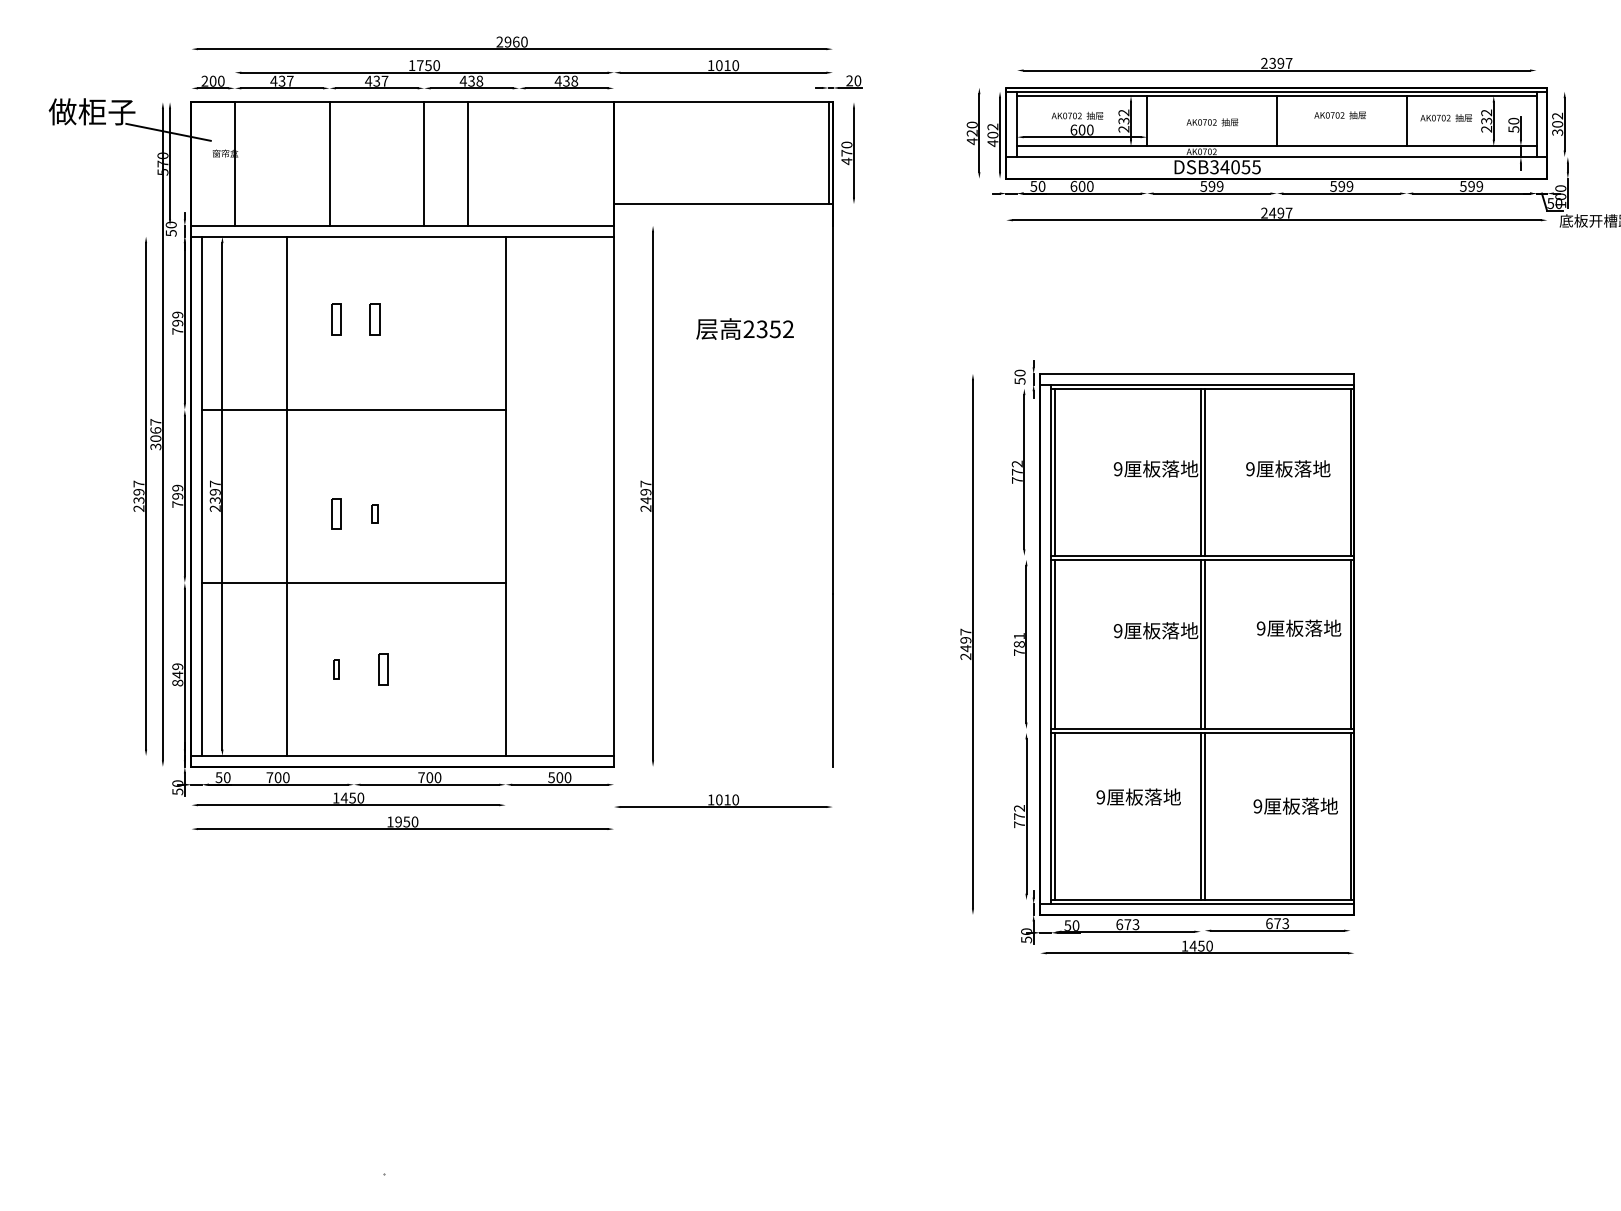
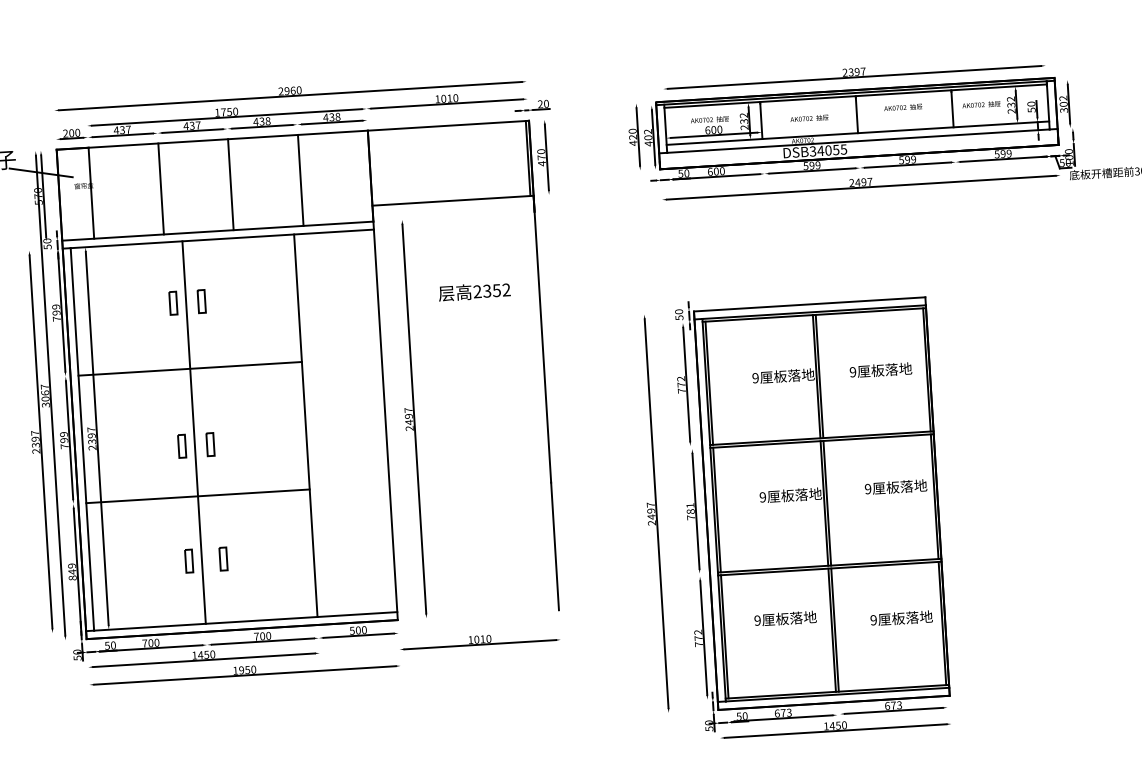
line: (468, 163) -> (301, 180), moved
line: (287, 496) -> (194, 432), moved
part: (374, 513) -> (209, 444), size x1.67
part: (336, 669) -> (189, 560), size x1.67

